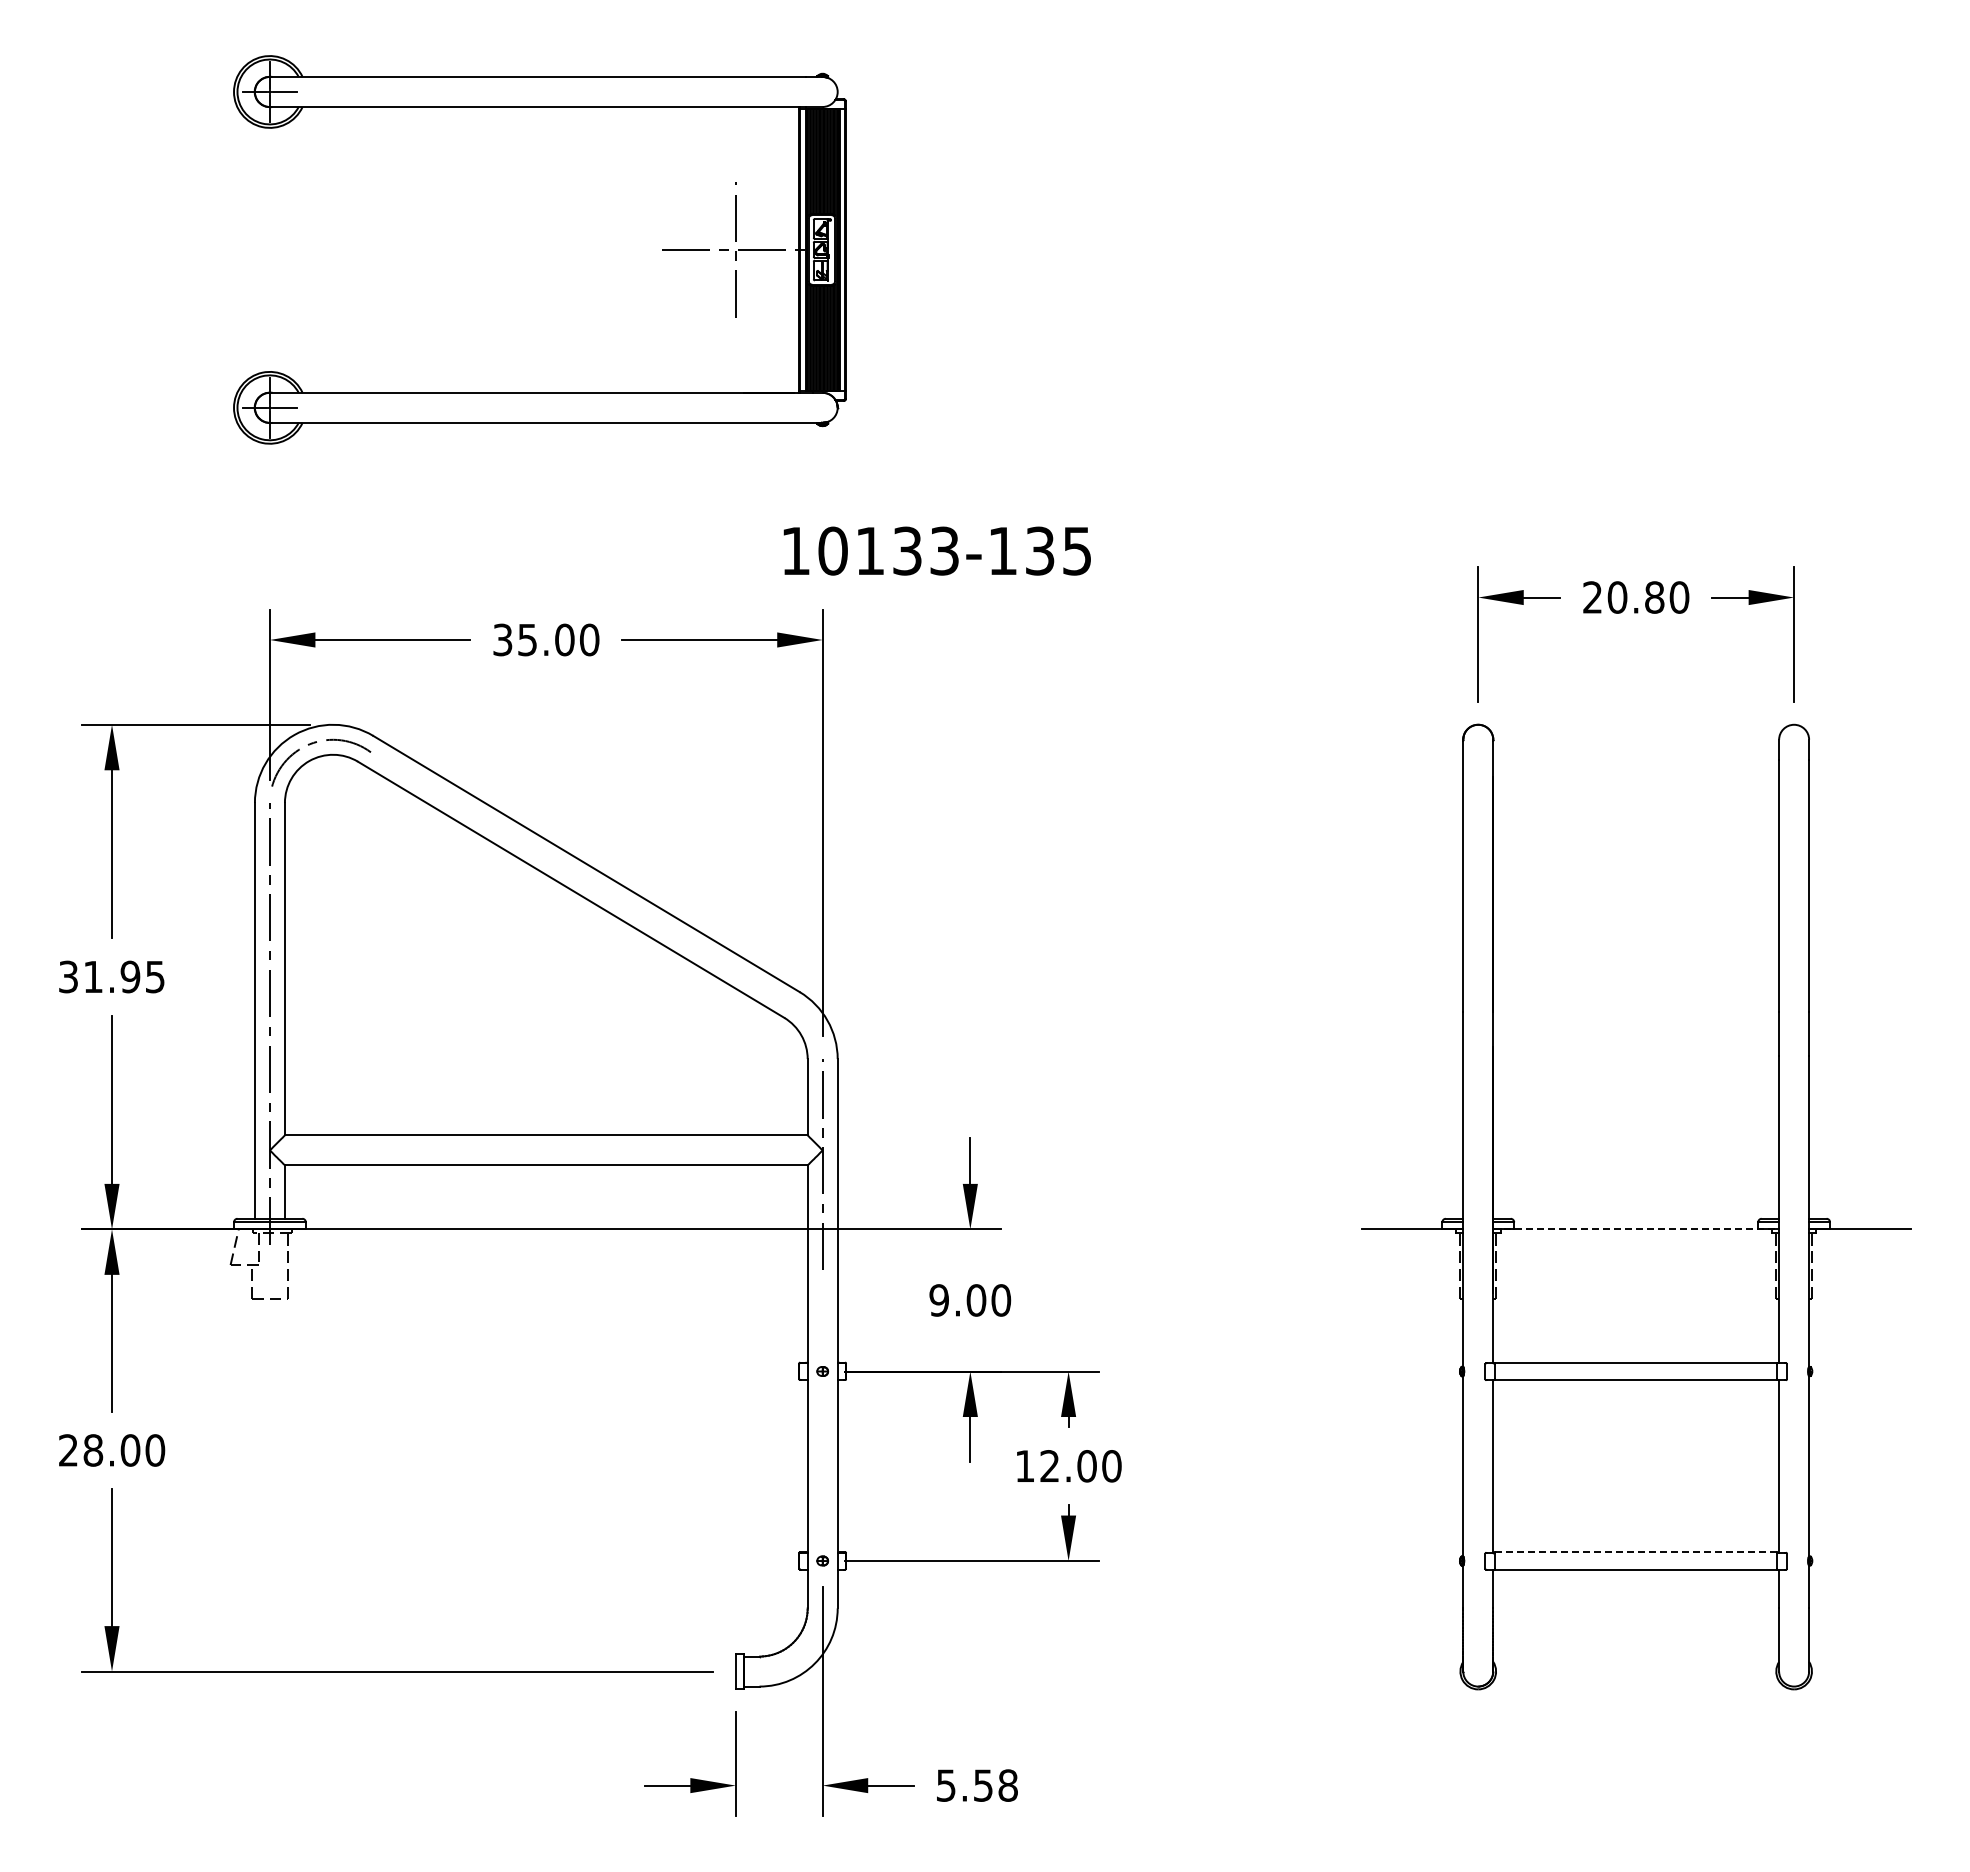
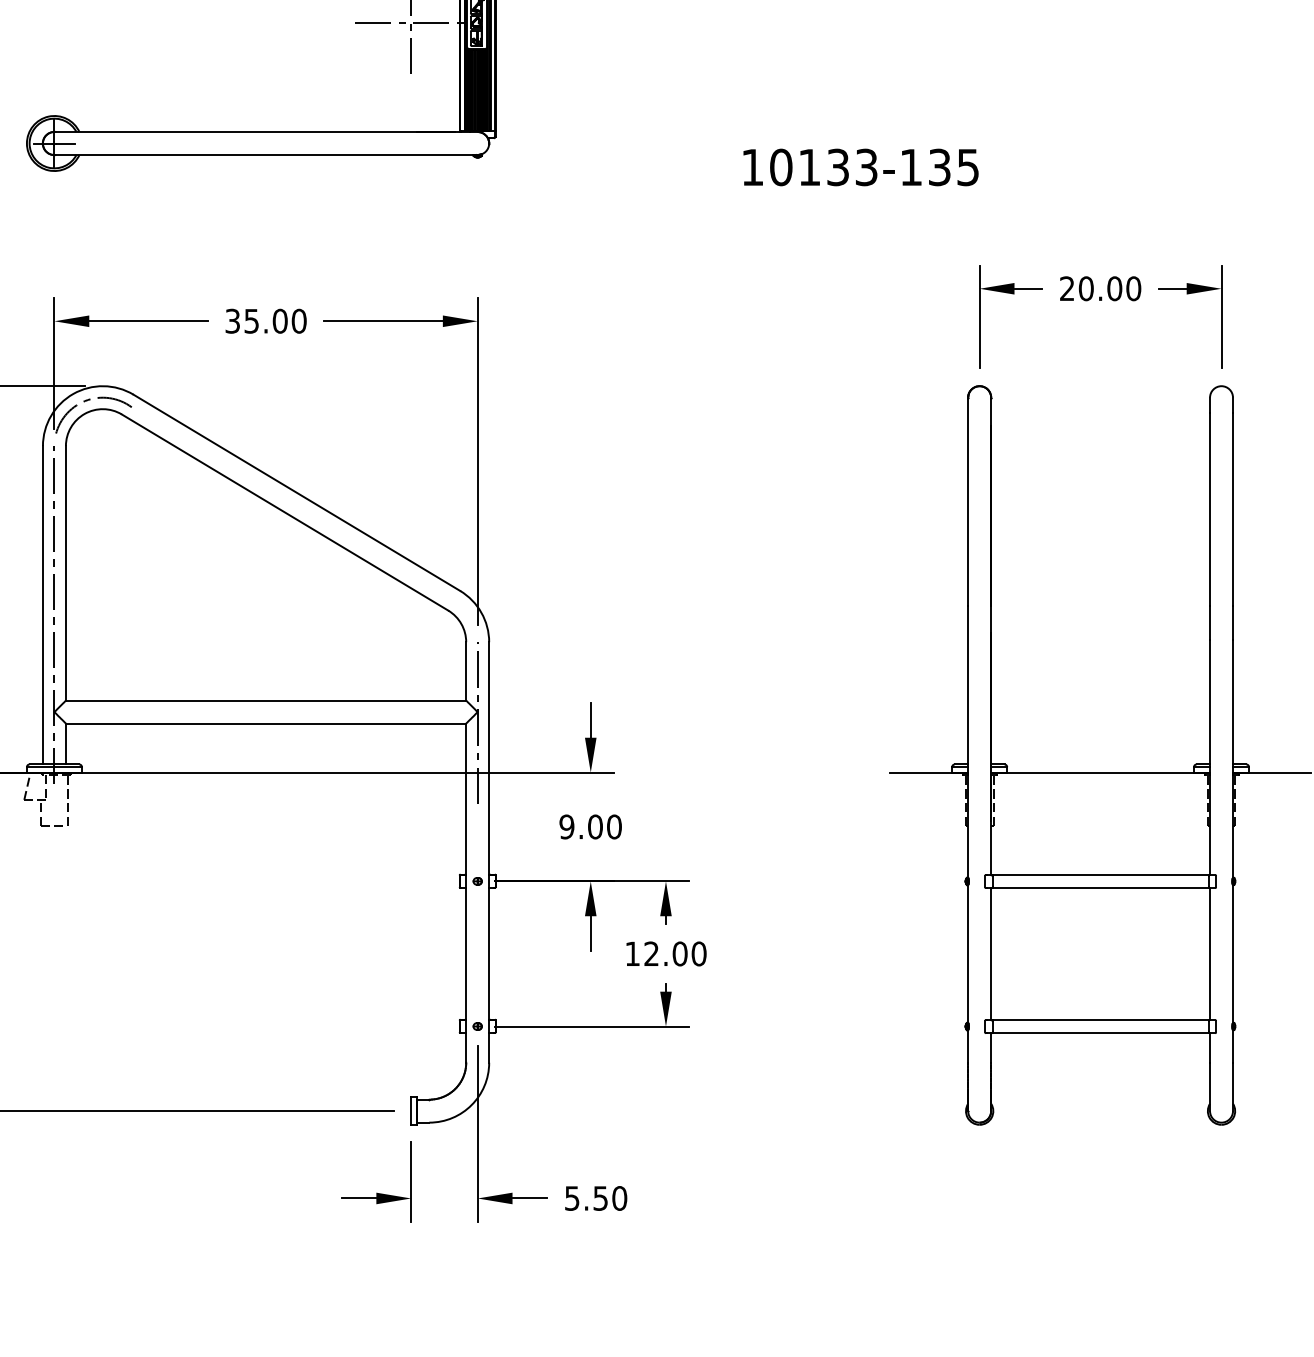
text: (936, 550) -> (860, 166), moved
text: (1654, 597) -> (1114, 288), 20.80 -> 20.00
line: (1636, 1229) -> (1100, 772), dashed -> solid
line: (1636, 1552) -> (1100, 1019), dashed -> solid
text: (1008, 1785) -> (619, 1198), 5.58 -> 5.50

